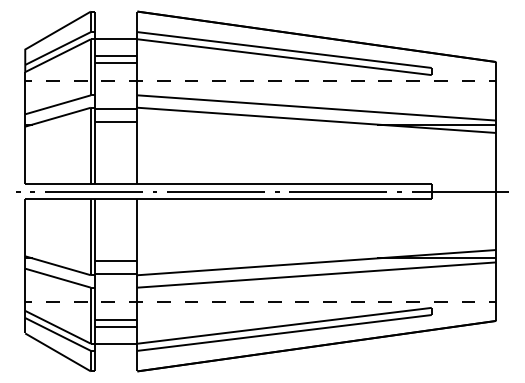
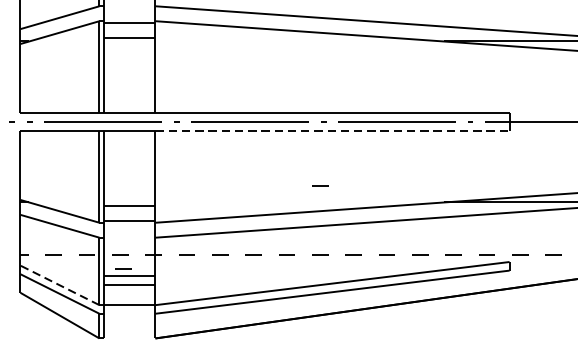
line: (285, 198) -> (333, 130), solid -> dashed
line: (274, 243) -> (320, 184), added
line: (110, 312) -> (123, 267), added
line: (58, 327) -> (60, 285), solid -> dashed

